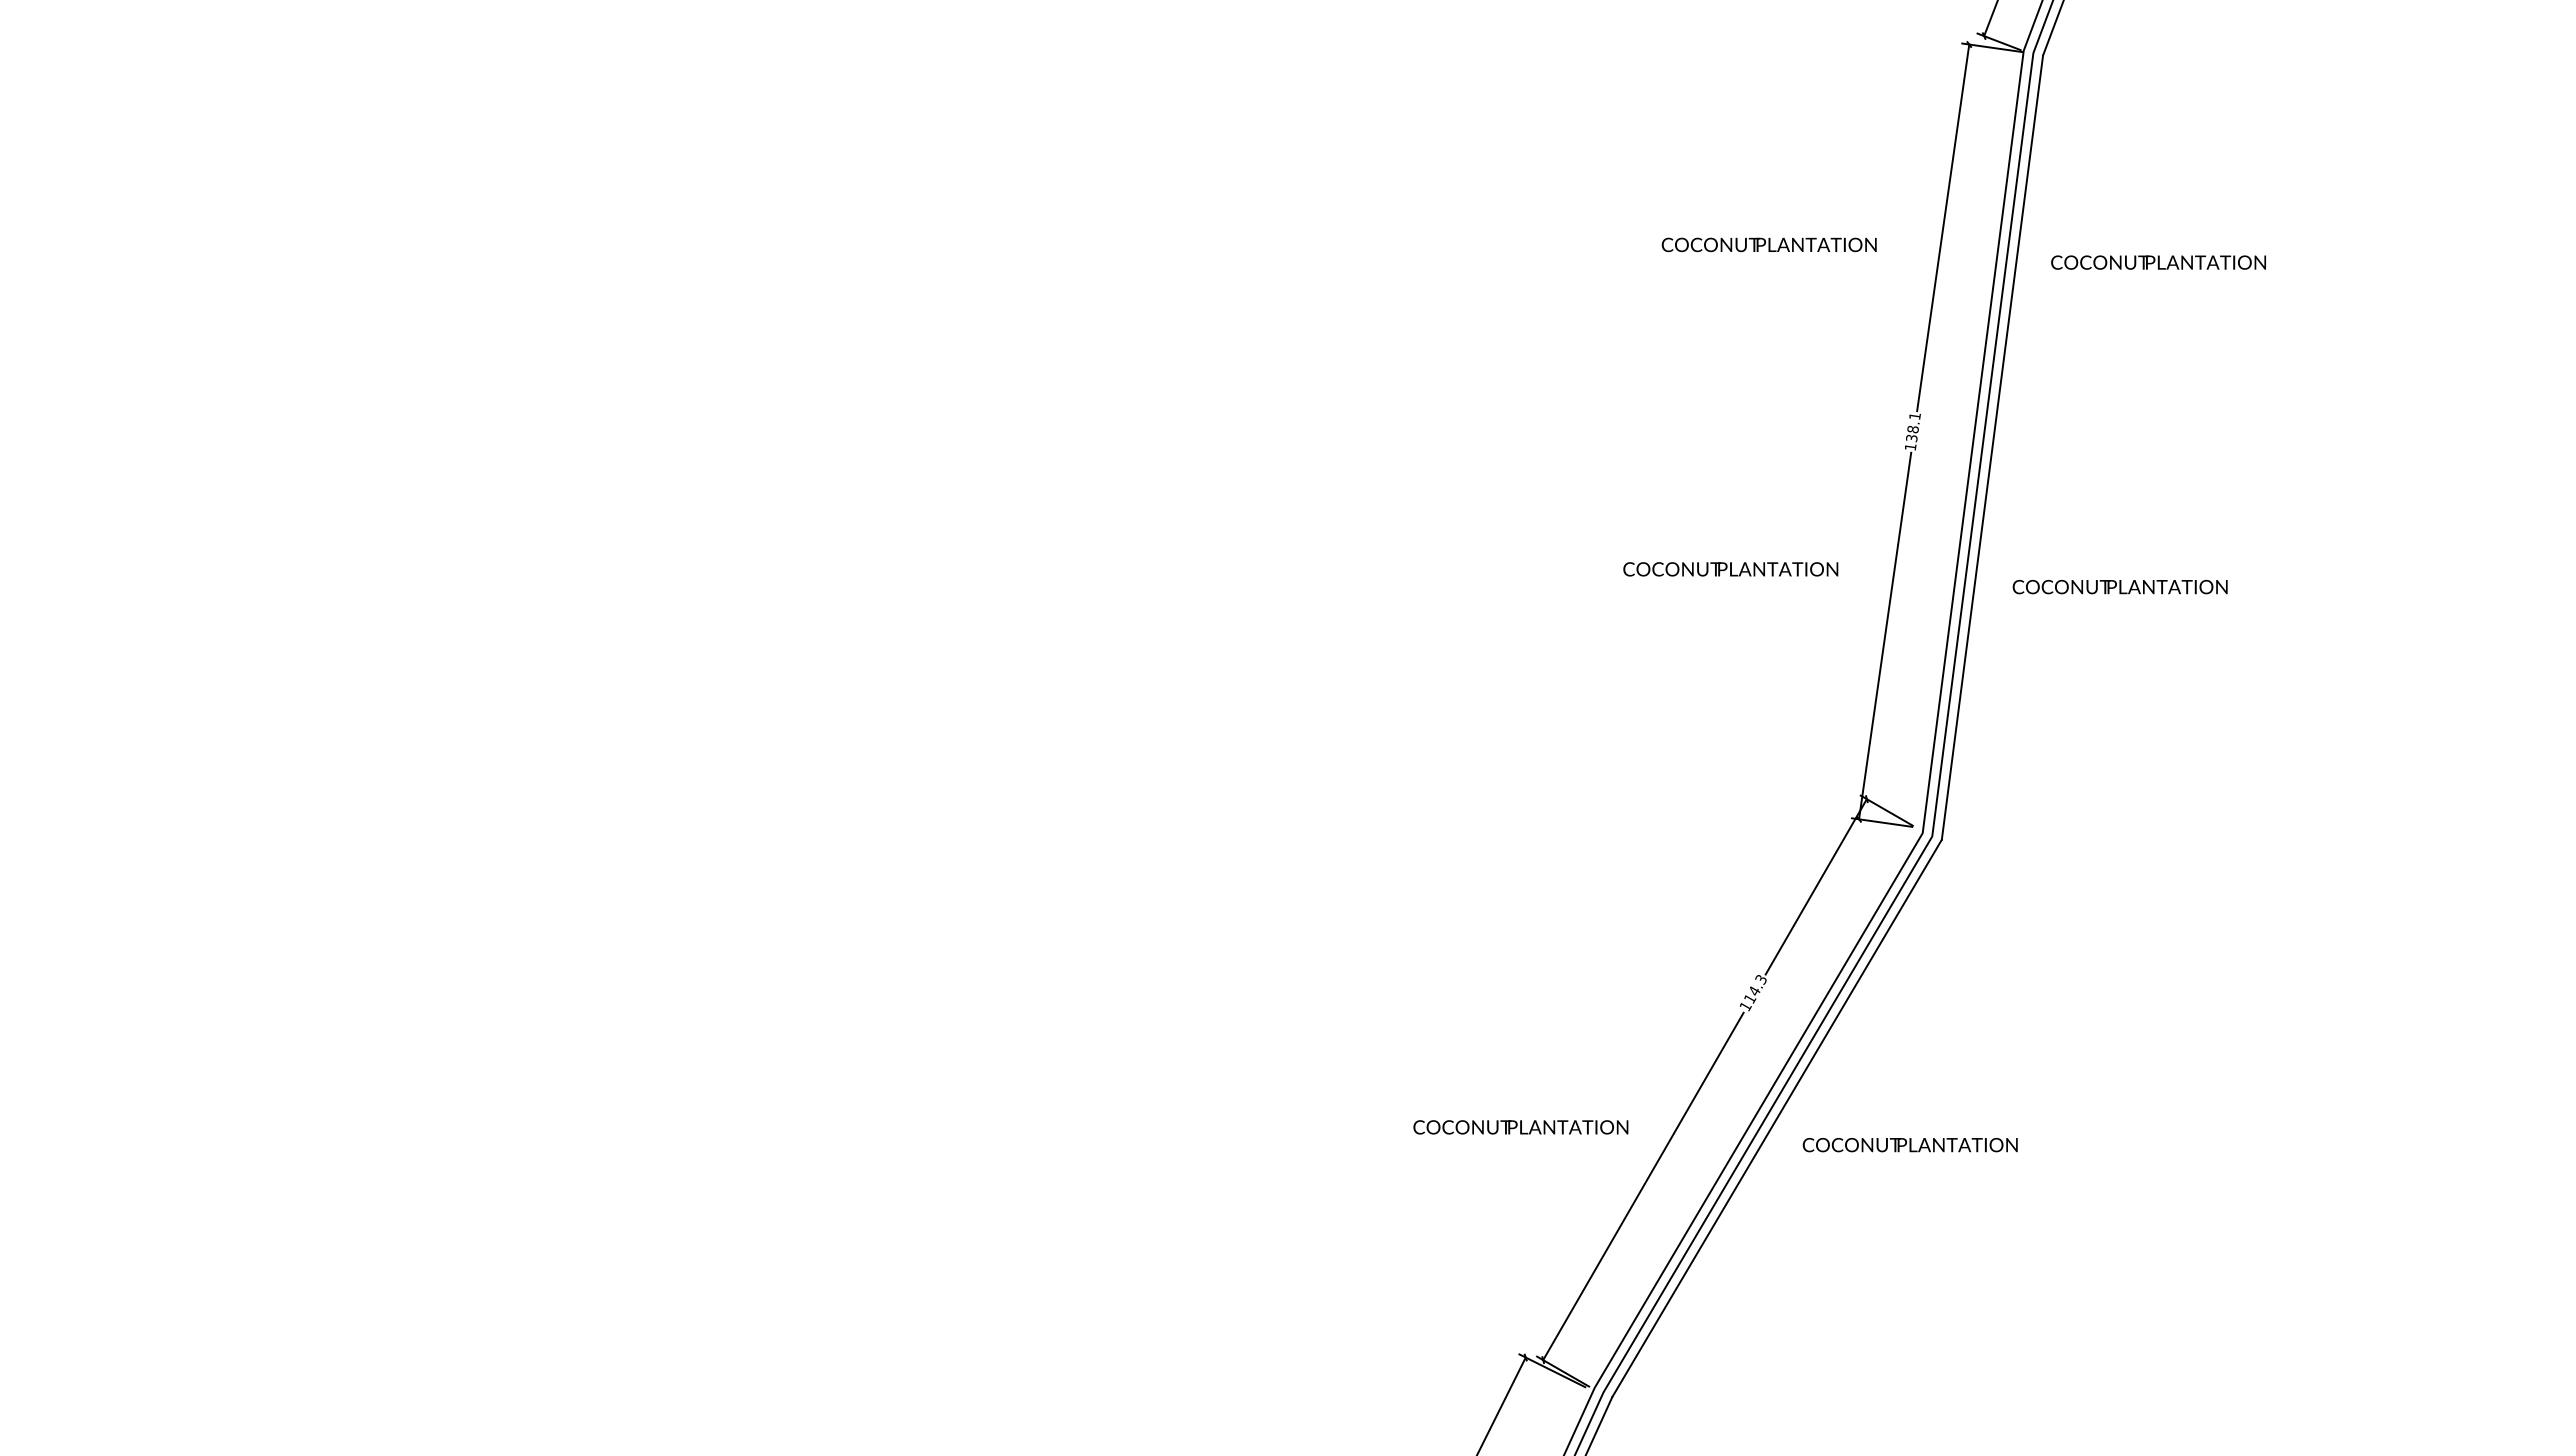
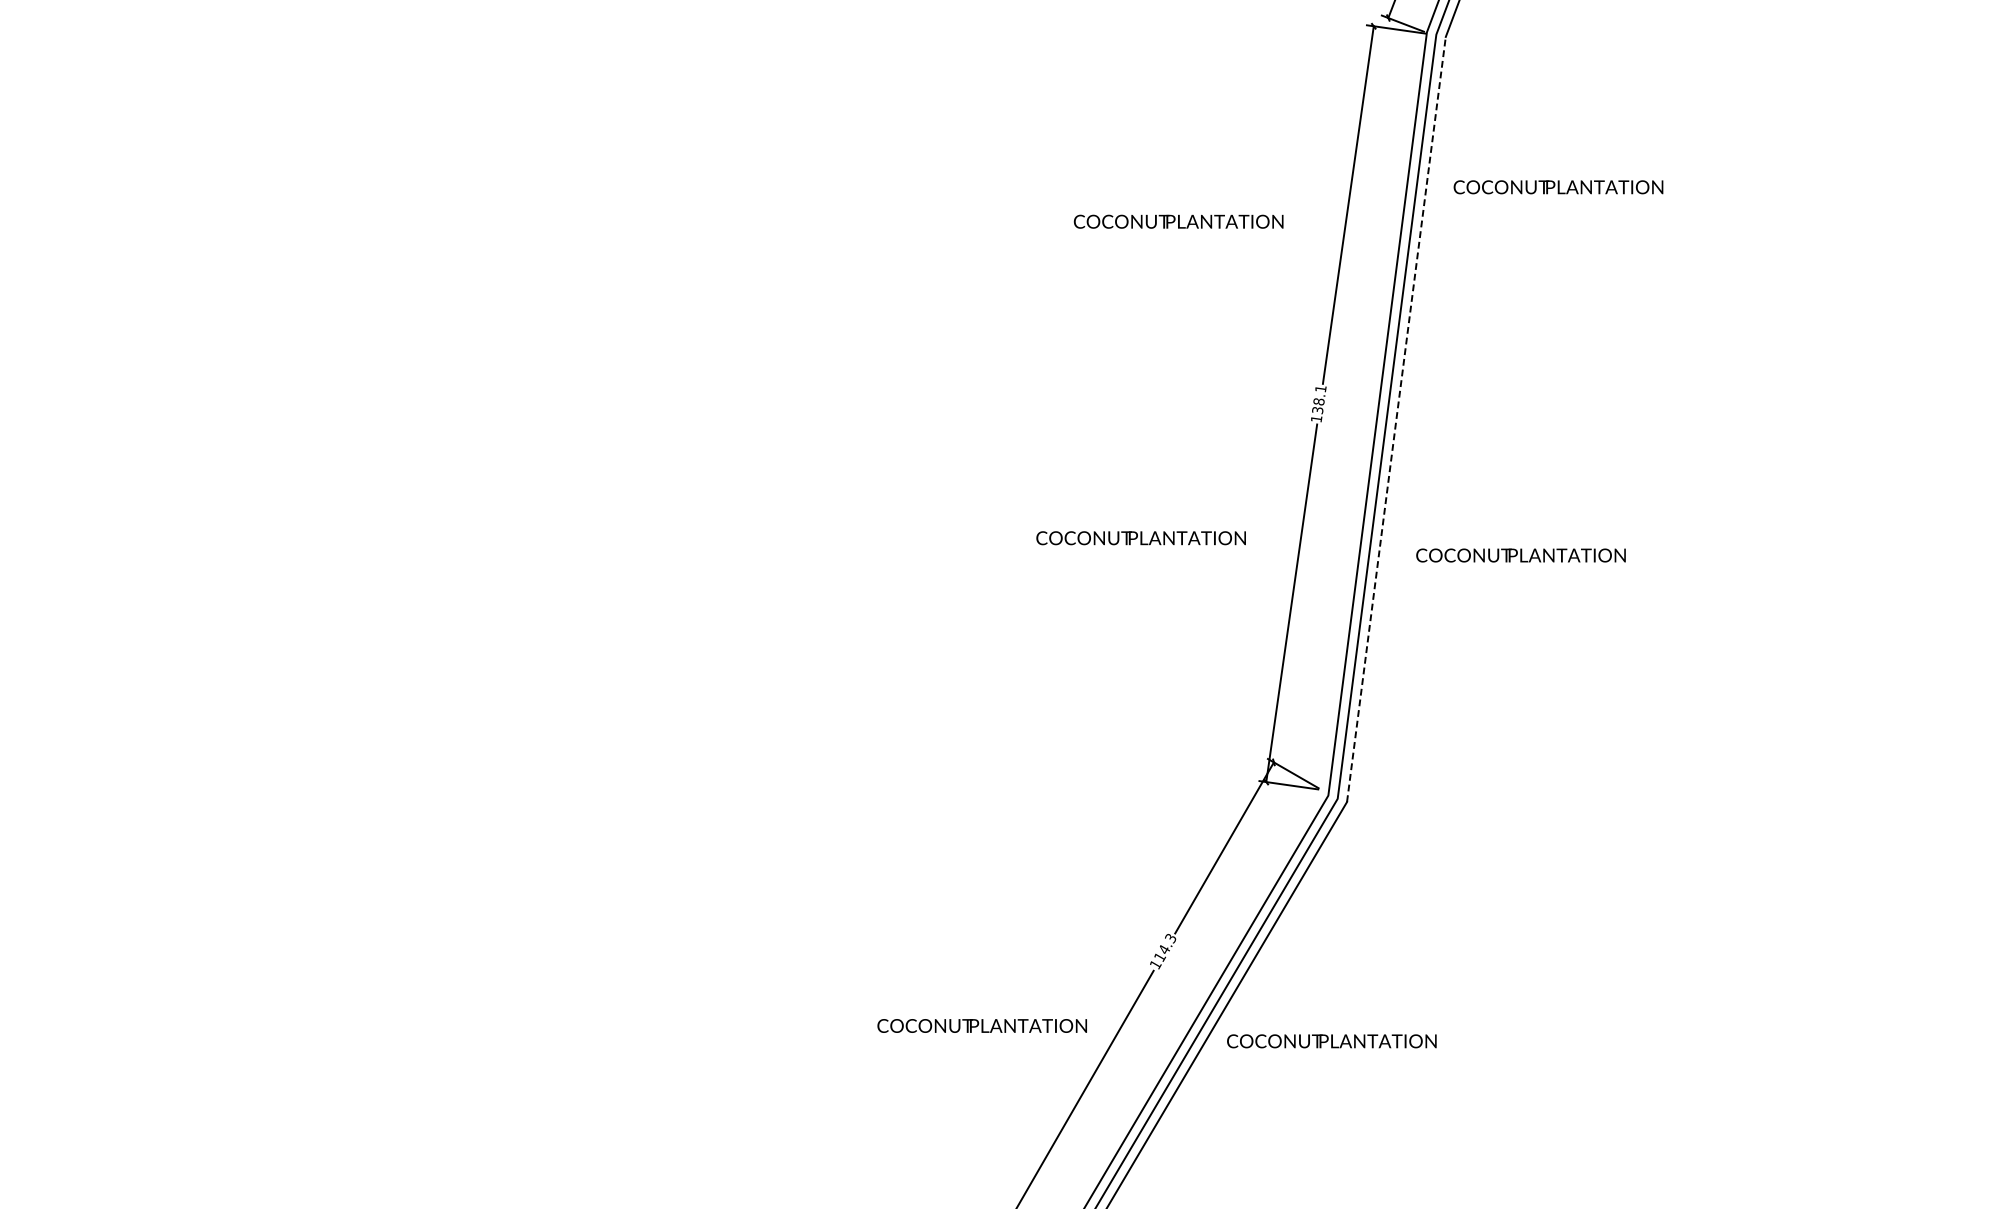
text: (2158, 262) -> (1558, 187), moved
line: (1992, 447) -> (1396, 419), solid -> dashed
text: (1520, 1127) -> (981, 1026), moved
text: (1909, 1145) -> (1331, 1041), moved

